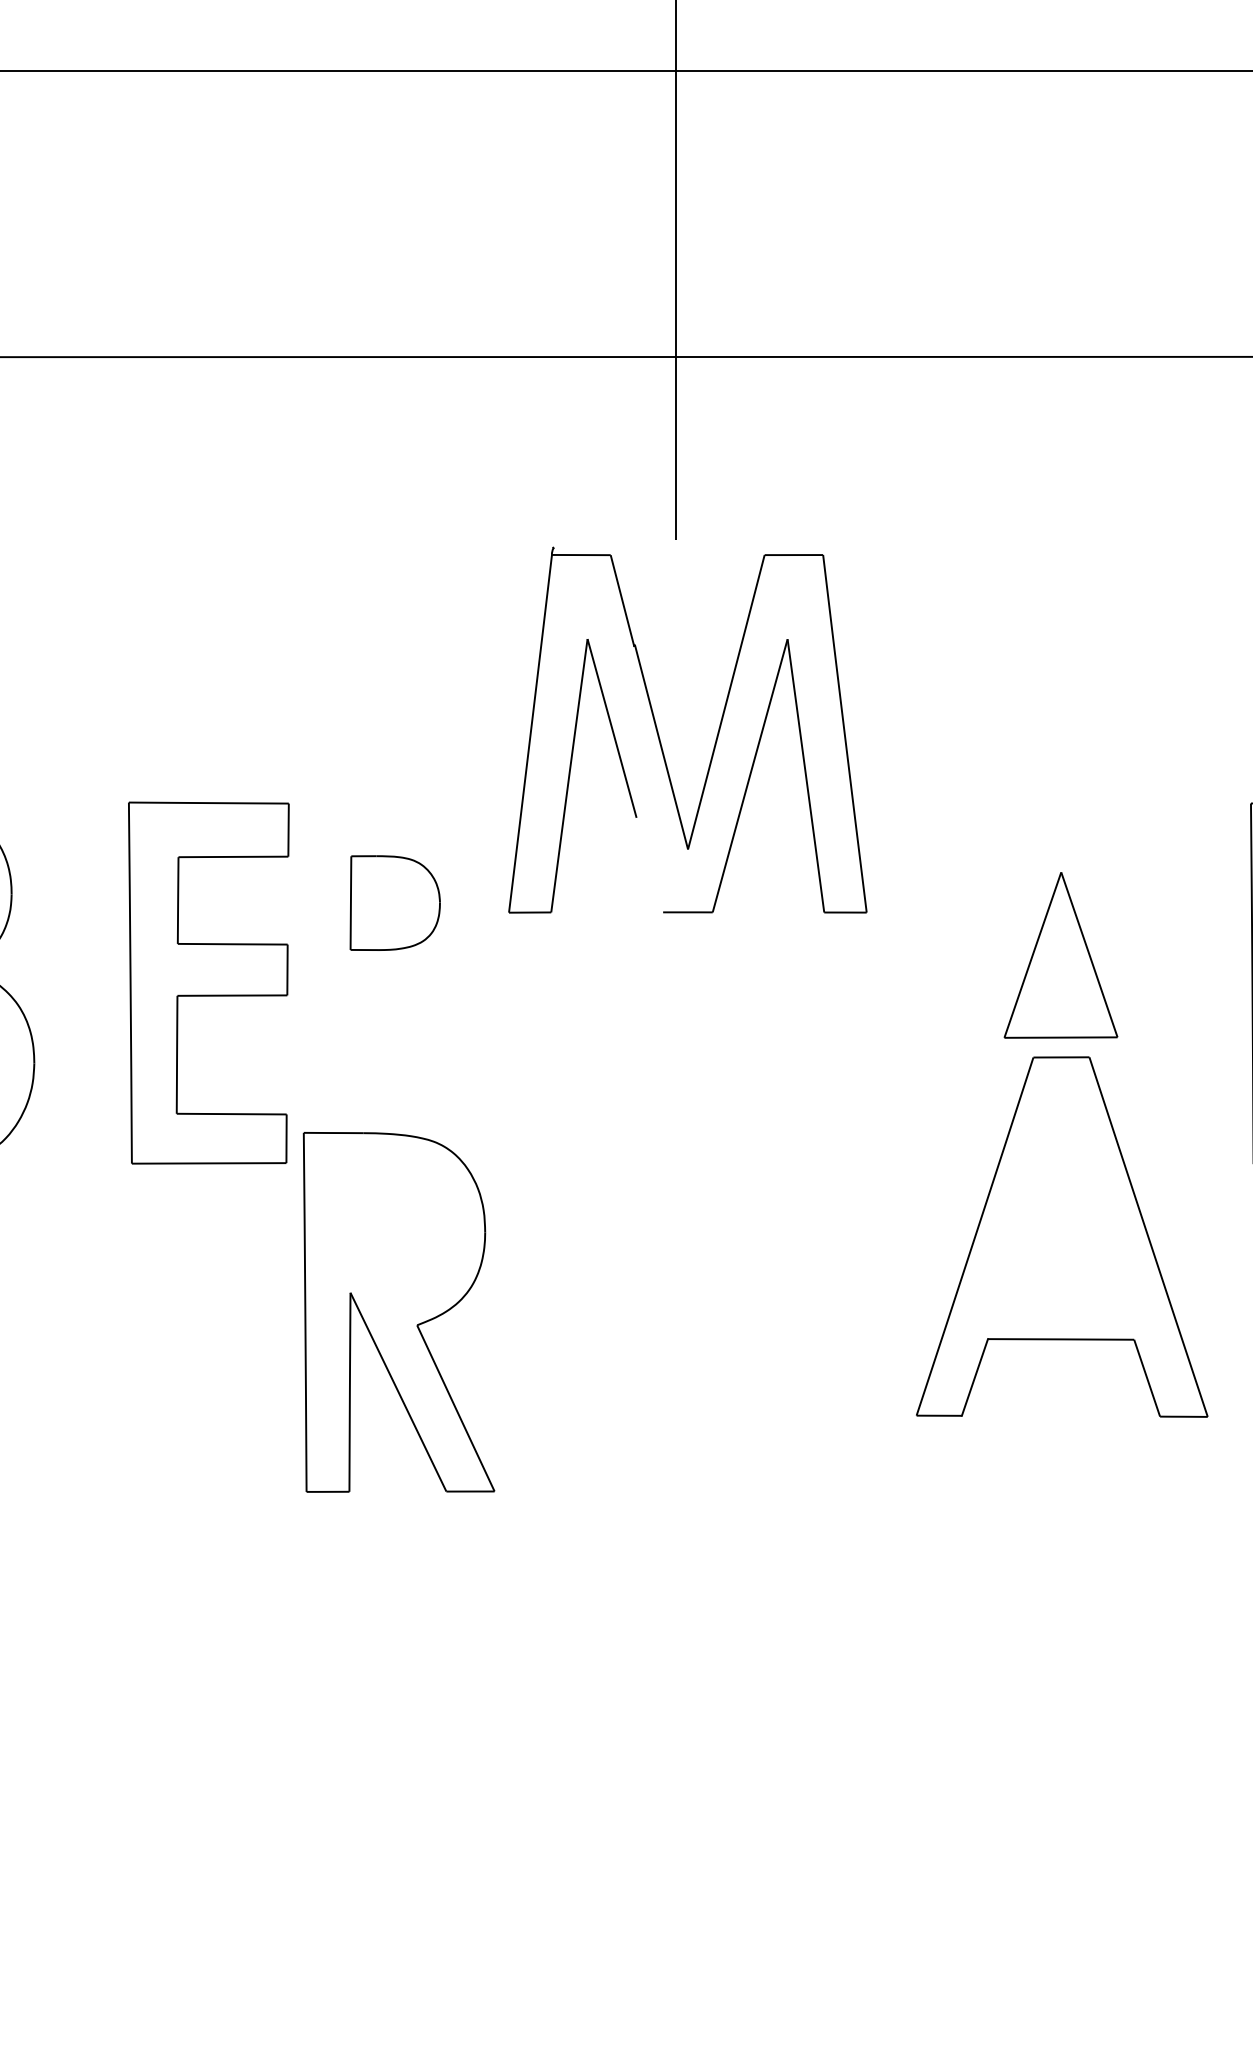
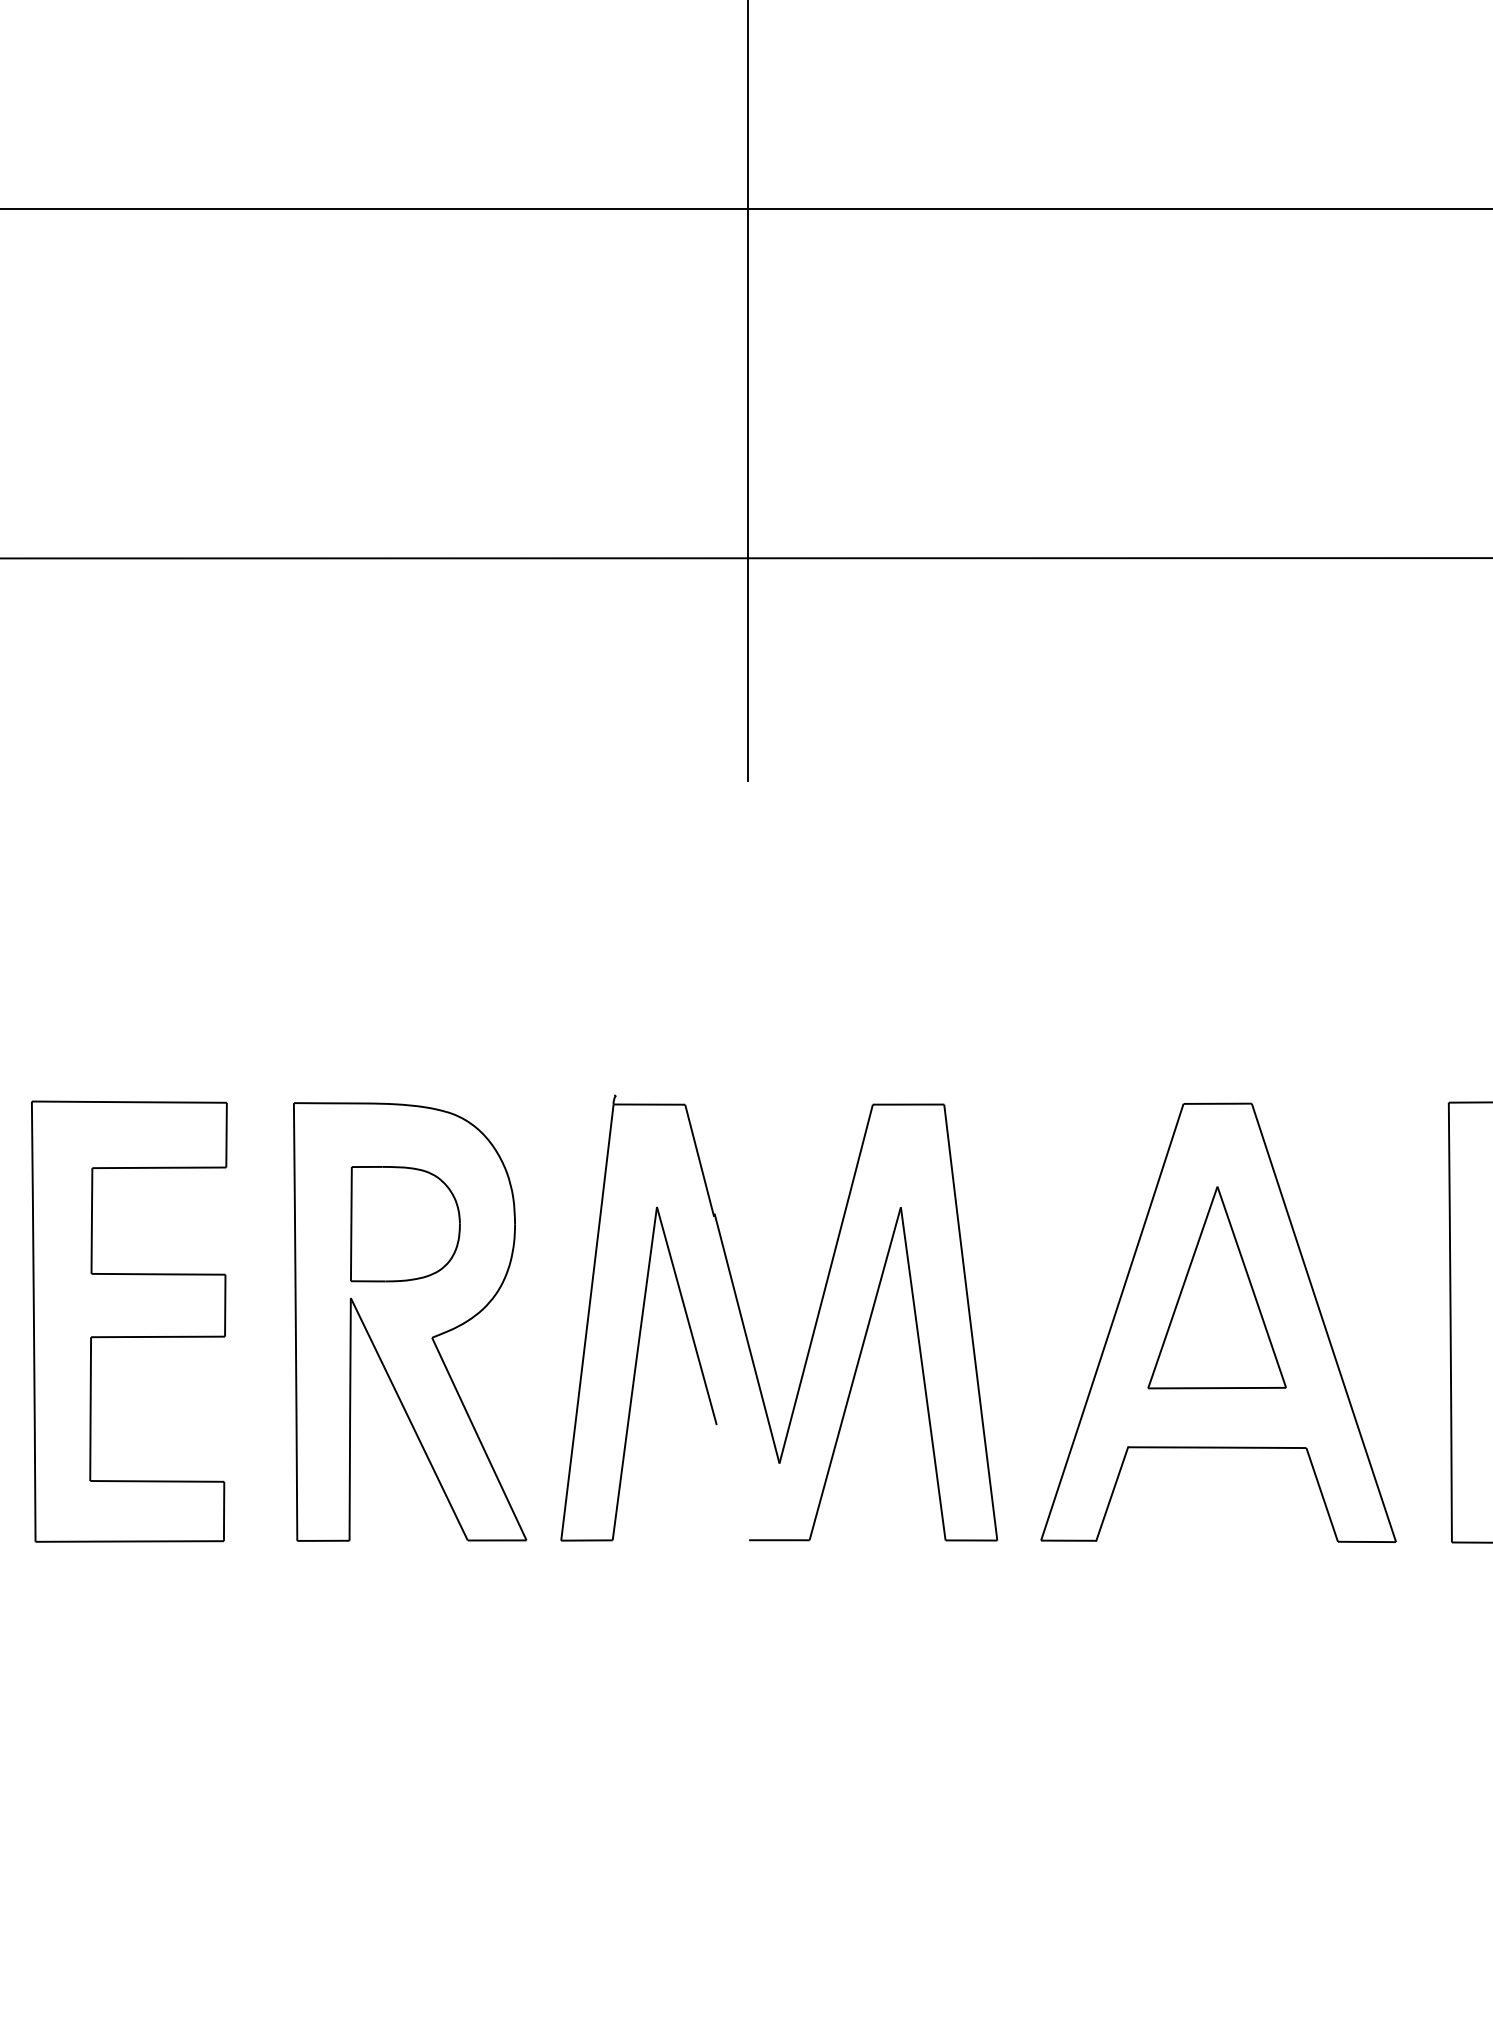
part: (660, 738) -> (745, 1328), moved
part: (208, 982) -> (128, 1320), moved
part: (1062, 1236) -> (1218, 1322), moved
part: (398, 1312) -> (409, 1322), moved

